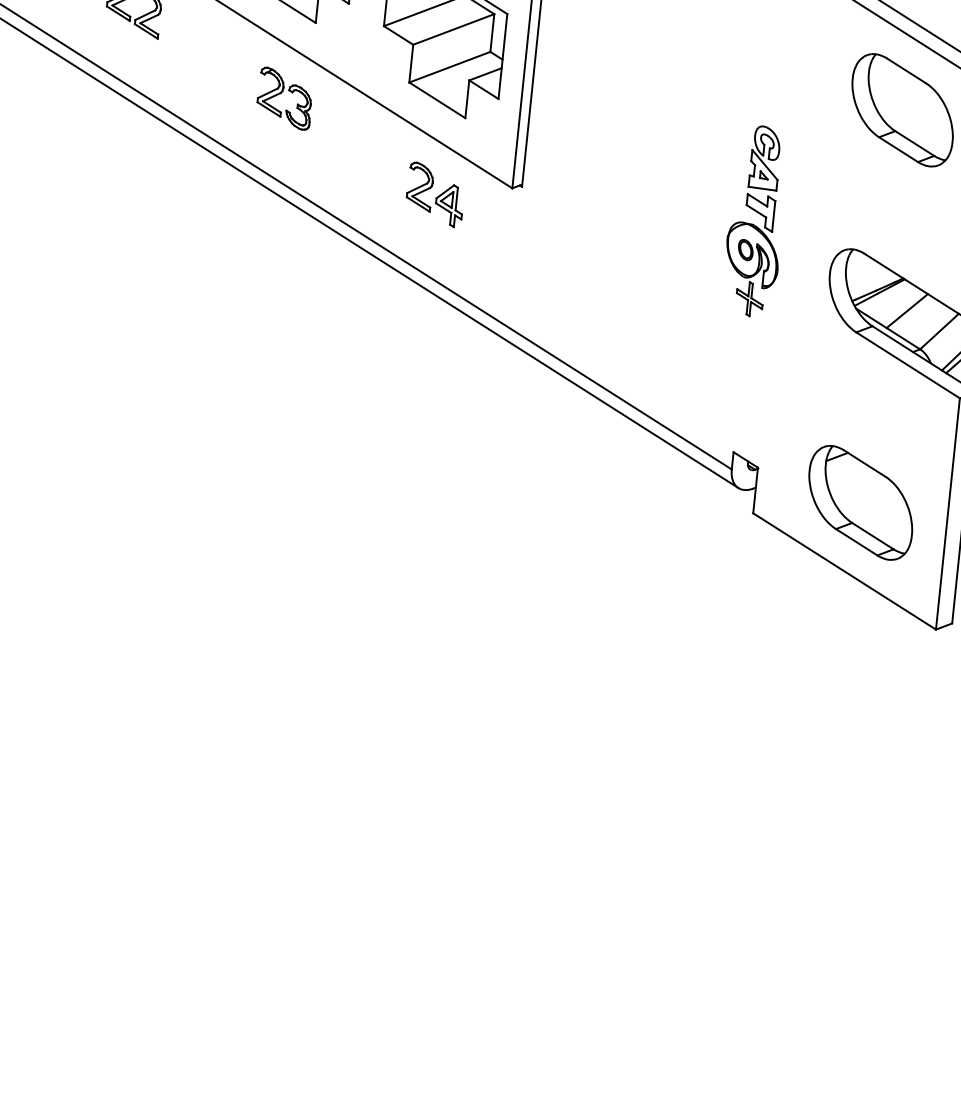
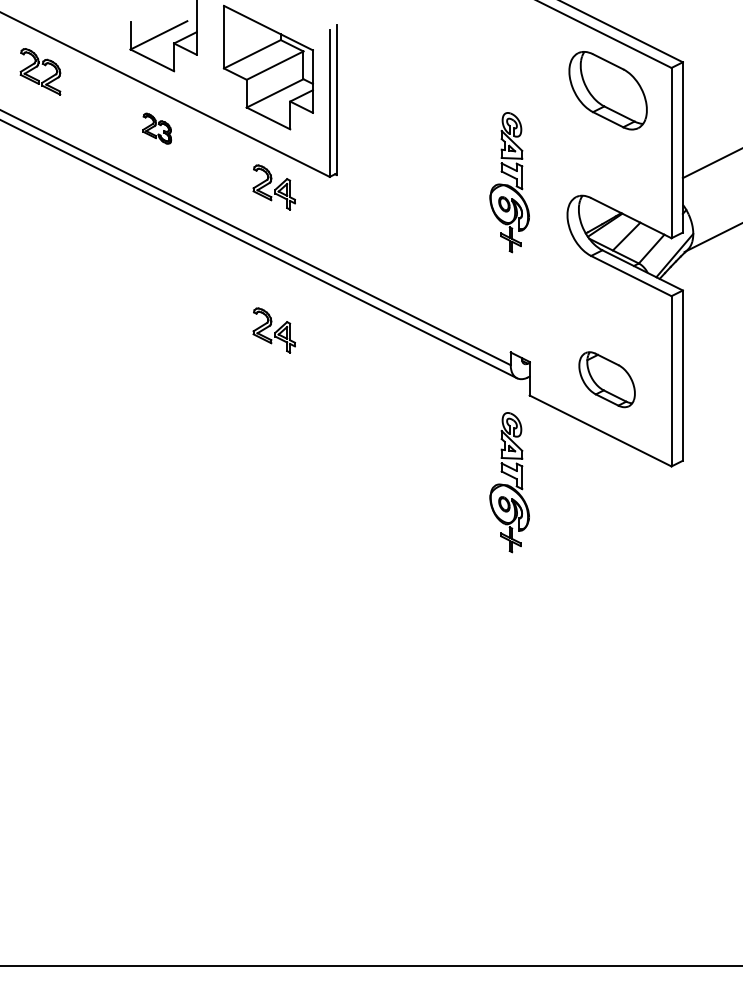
part: (283, 98) -> (156, 128), size x0.7
part: (414, 389) -> (273, 330), added
part: (859, 502) -> (606, 379), size x0.7
part: (713, 628) -> (509, 482), added

